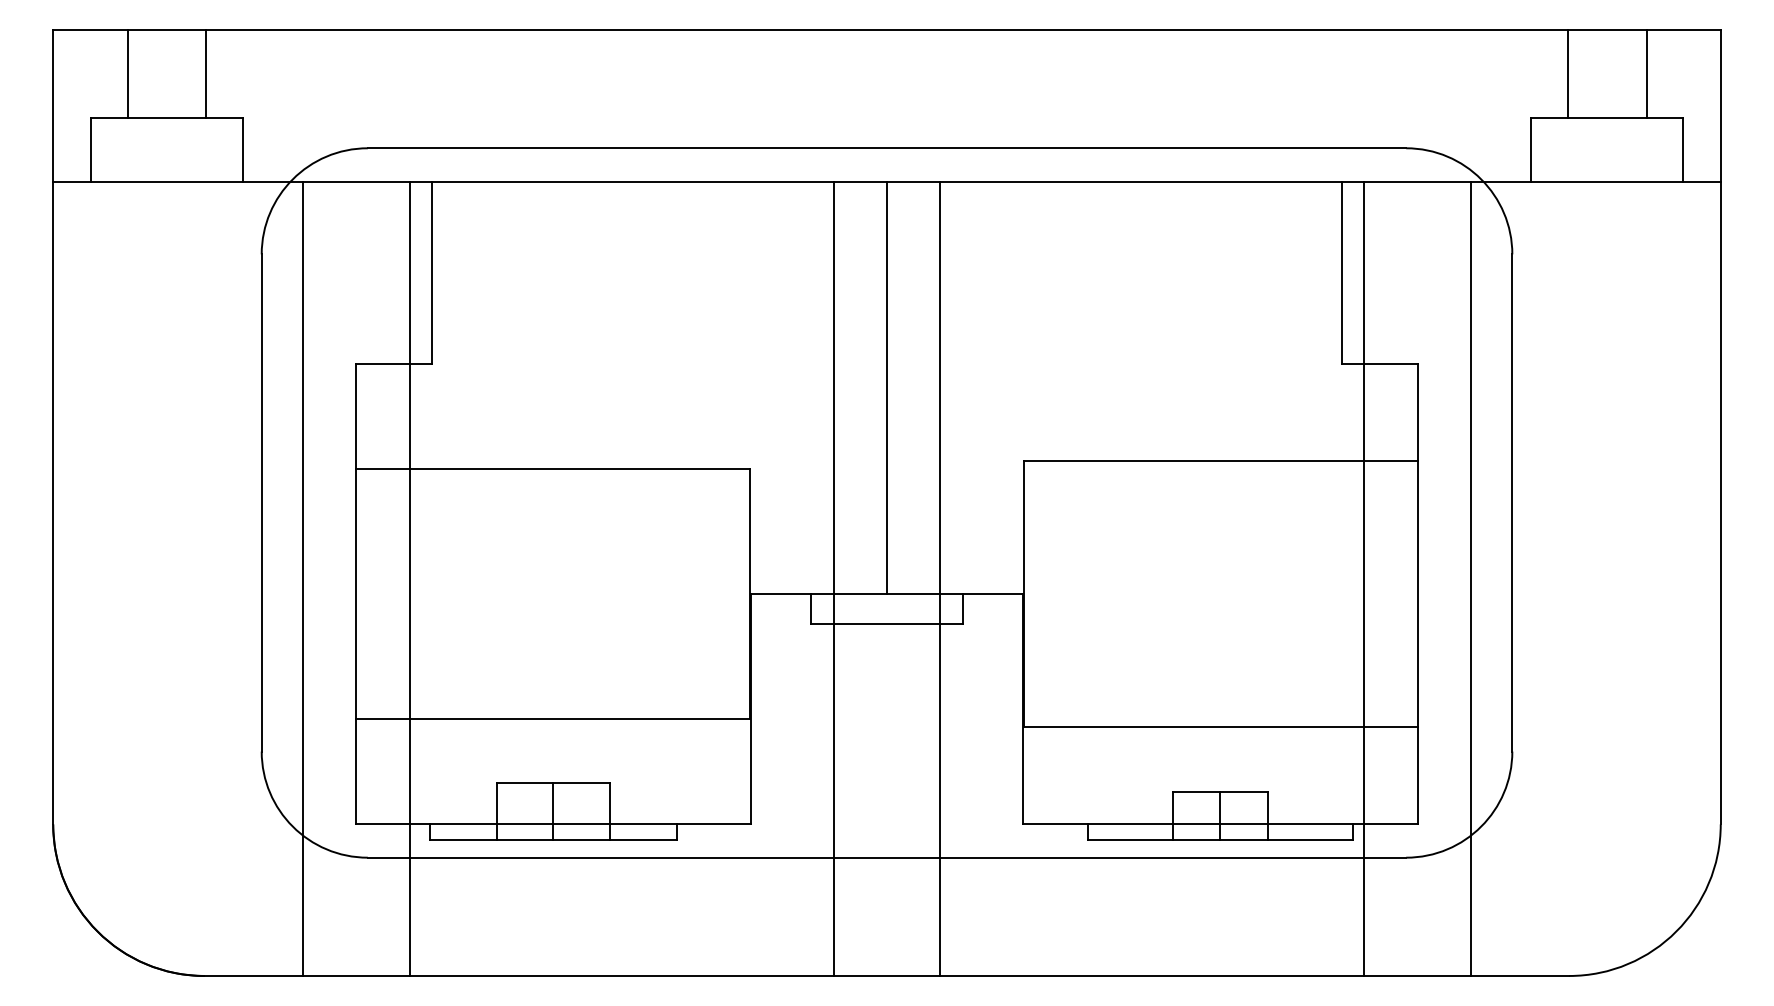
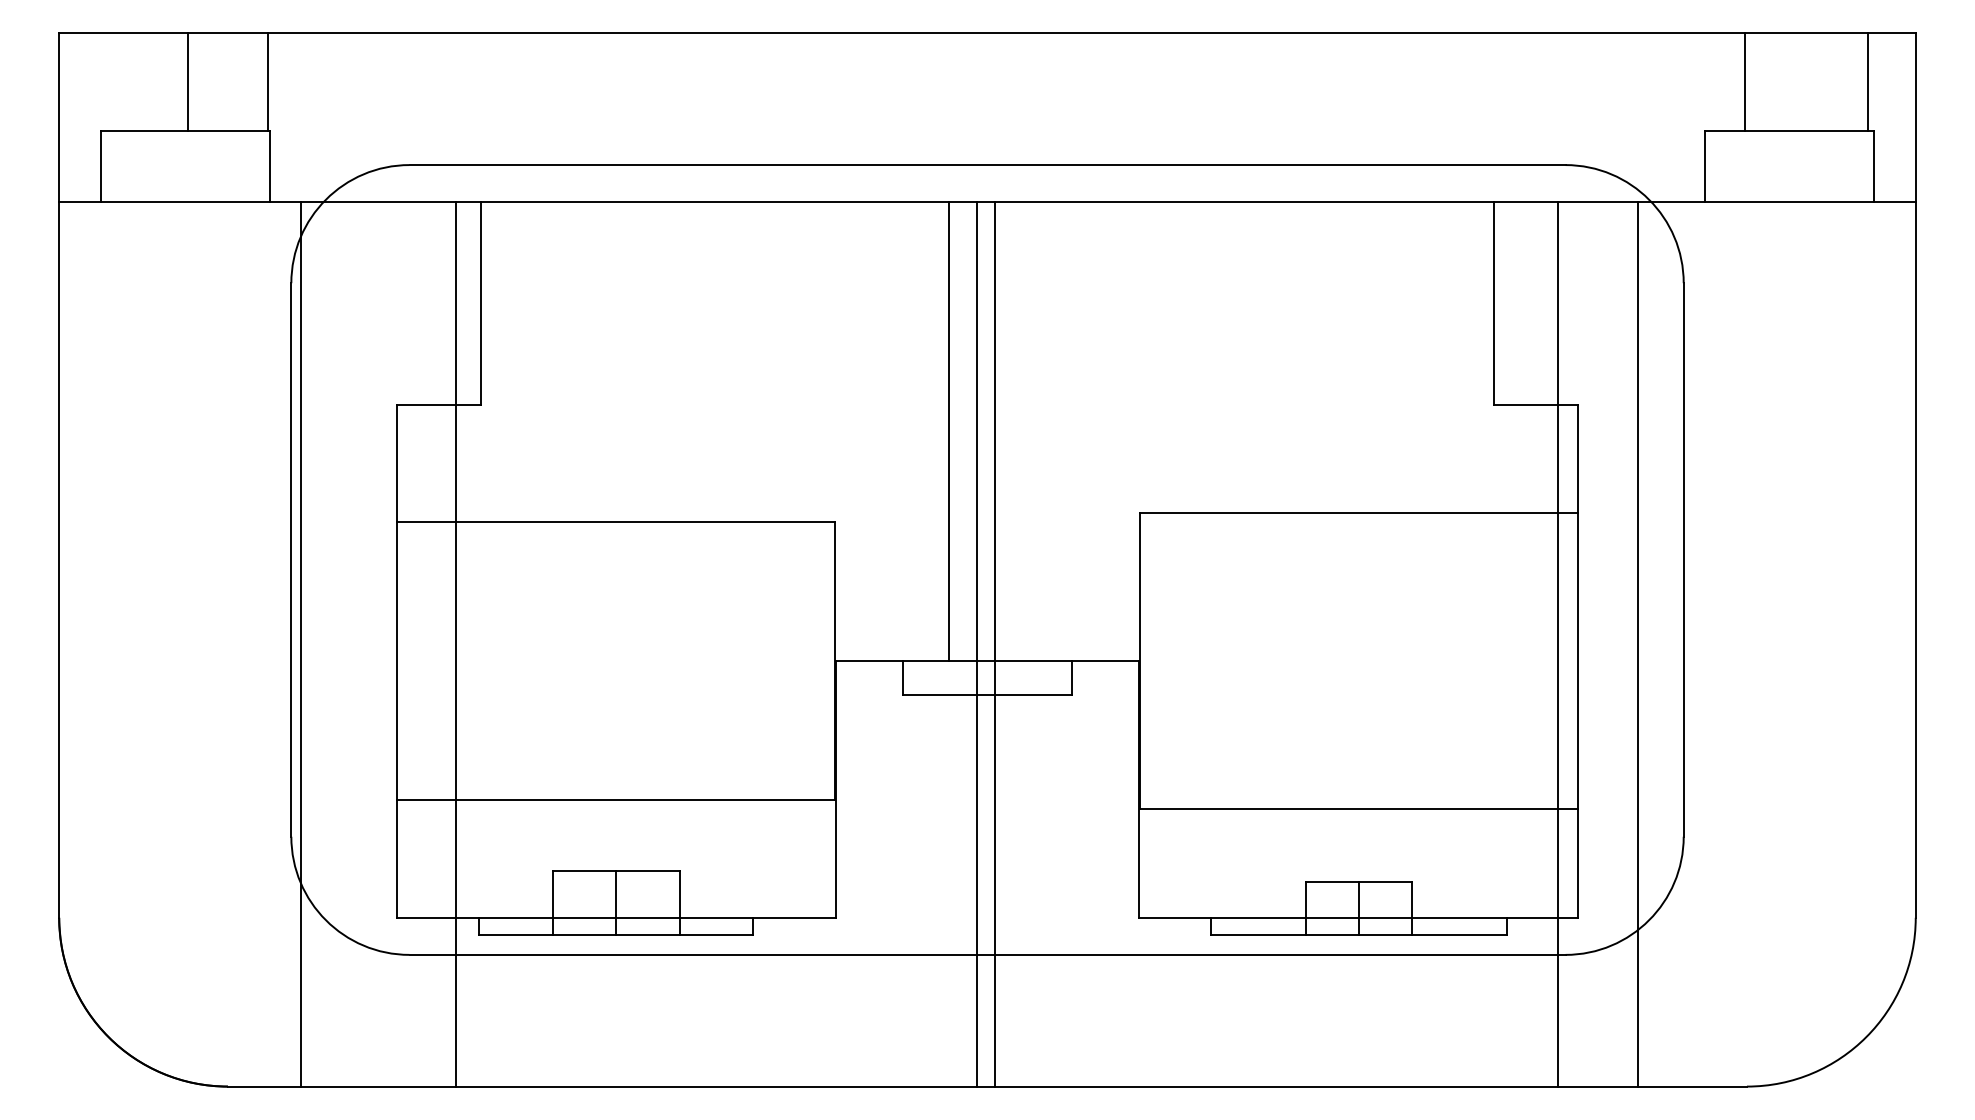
line: (127, 74) -> (187, 82), moved
line: (206, 74) -> (267, 82), moved
line: (1646, 74) -> (1868, 82), moved
line: (887, 387) -> (949, 431), moved
line: (303, 578) -> (301, 644), moved
line: (834, 578) -> (977, 644), moved
line: (940, 578) -> (995, 644), moved
line: (1363, 578) -> (1557, 644), moved

